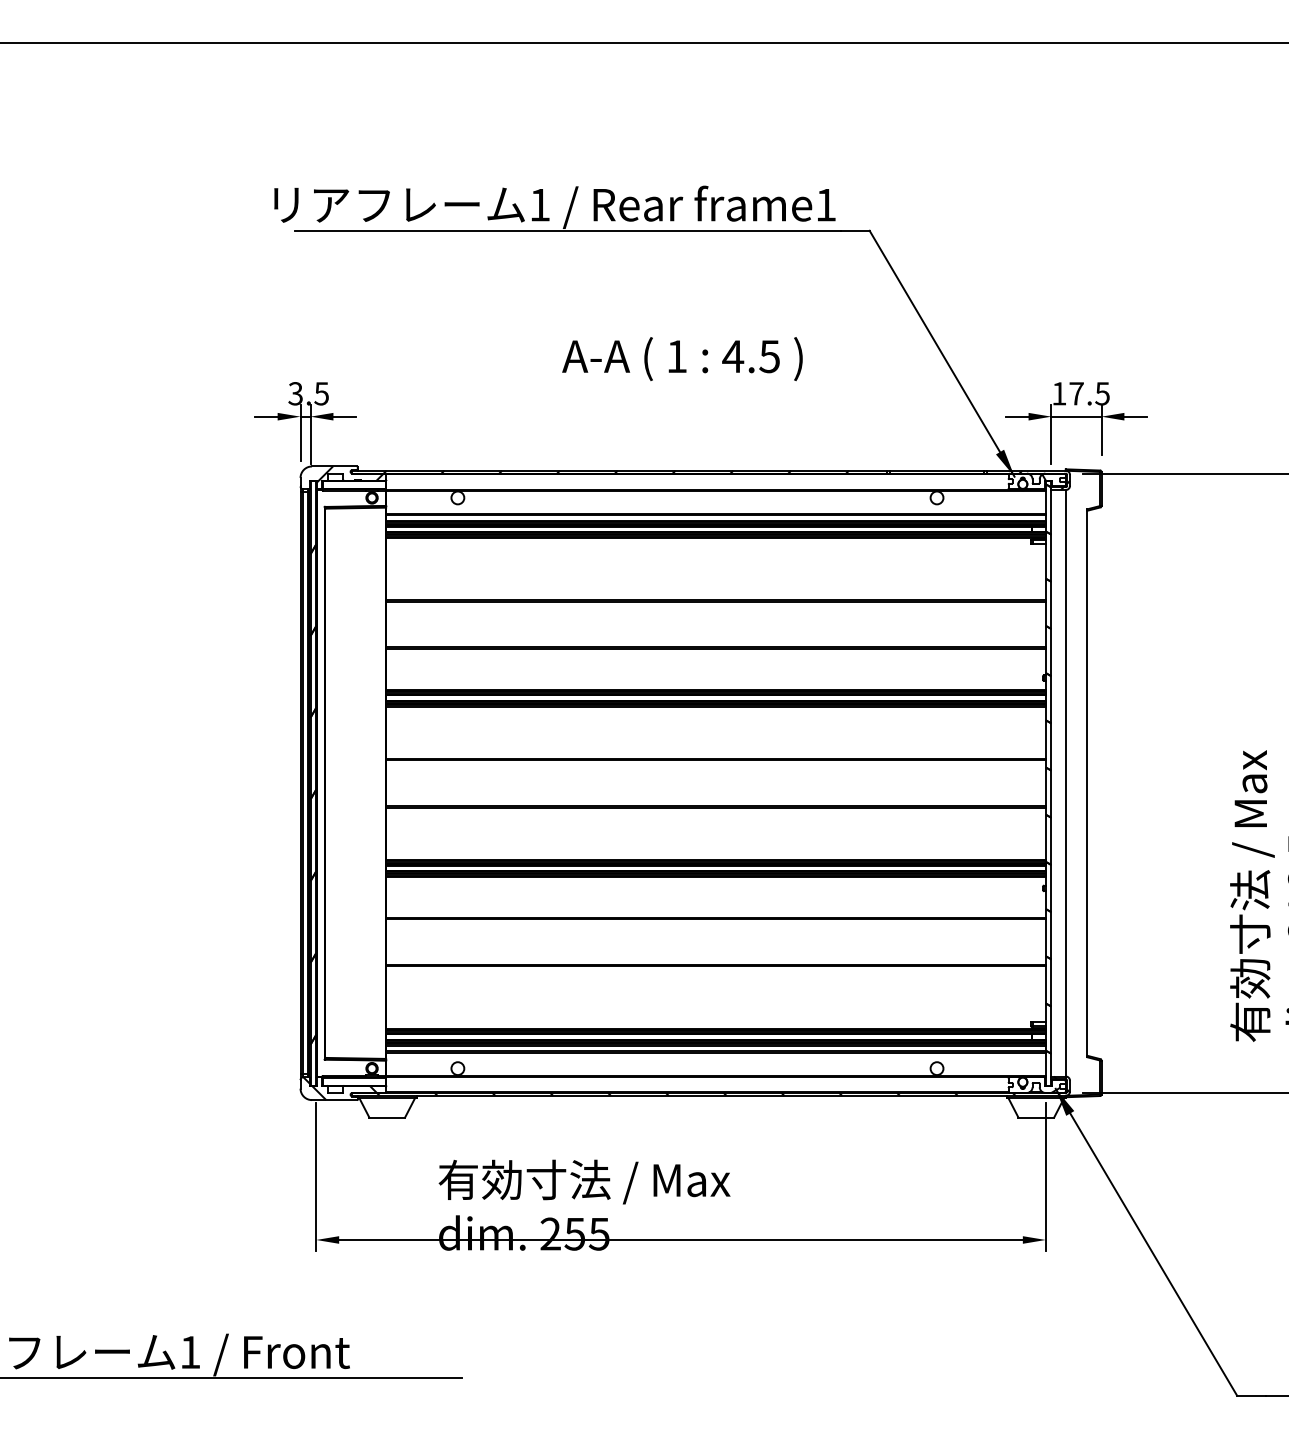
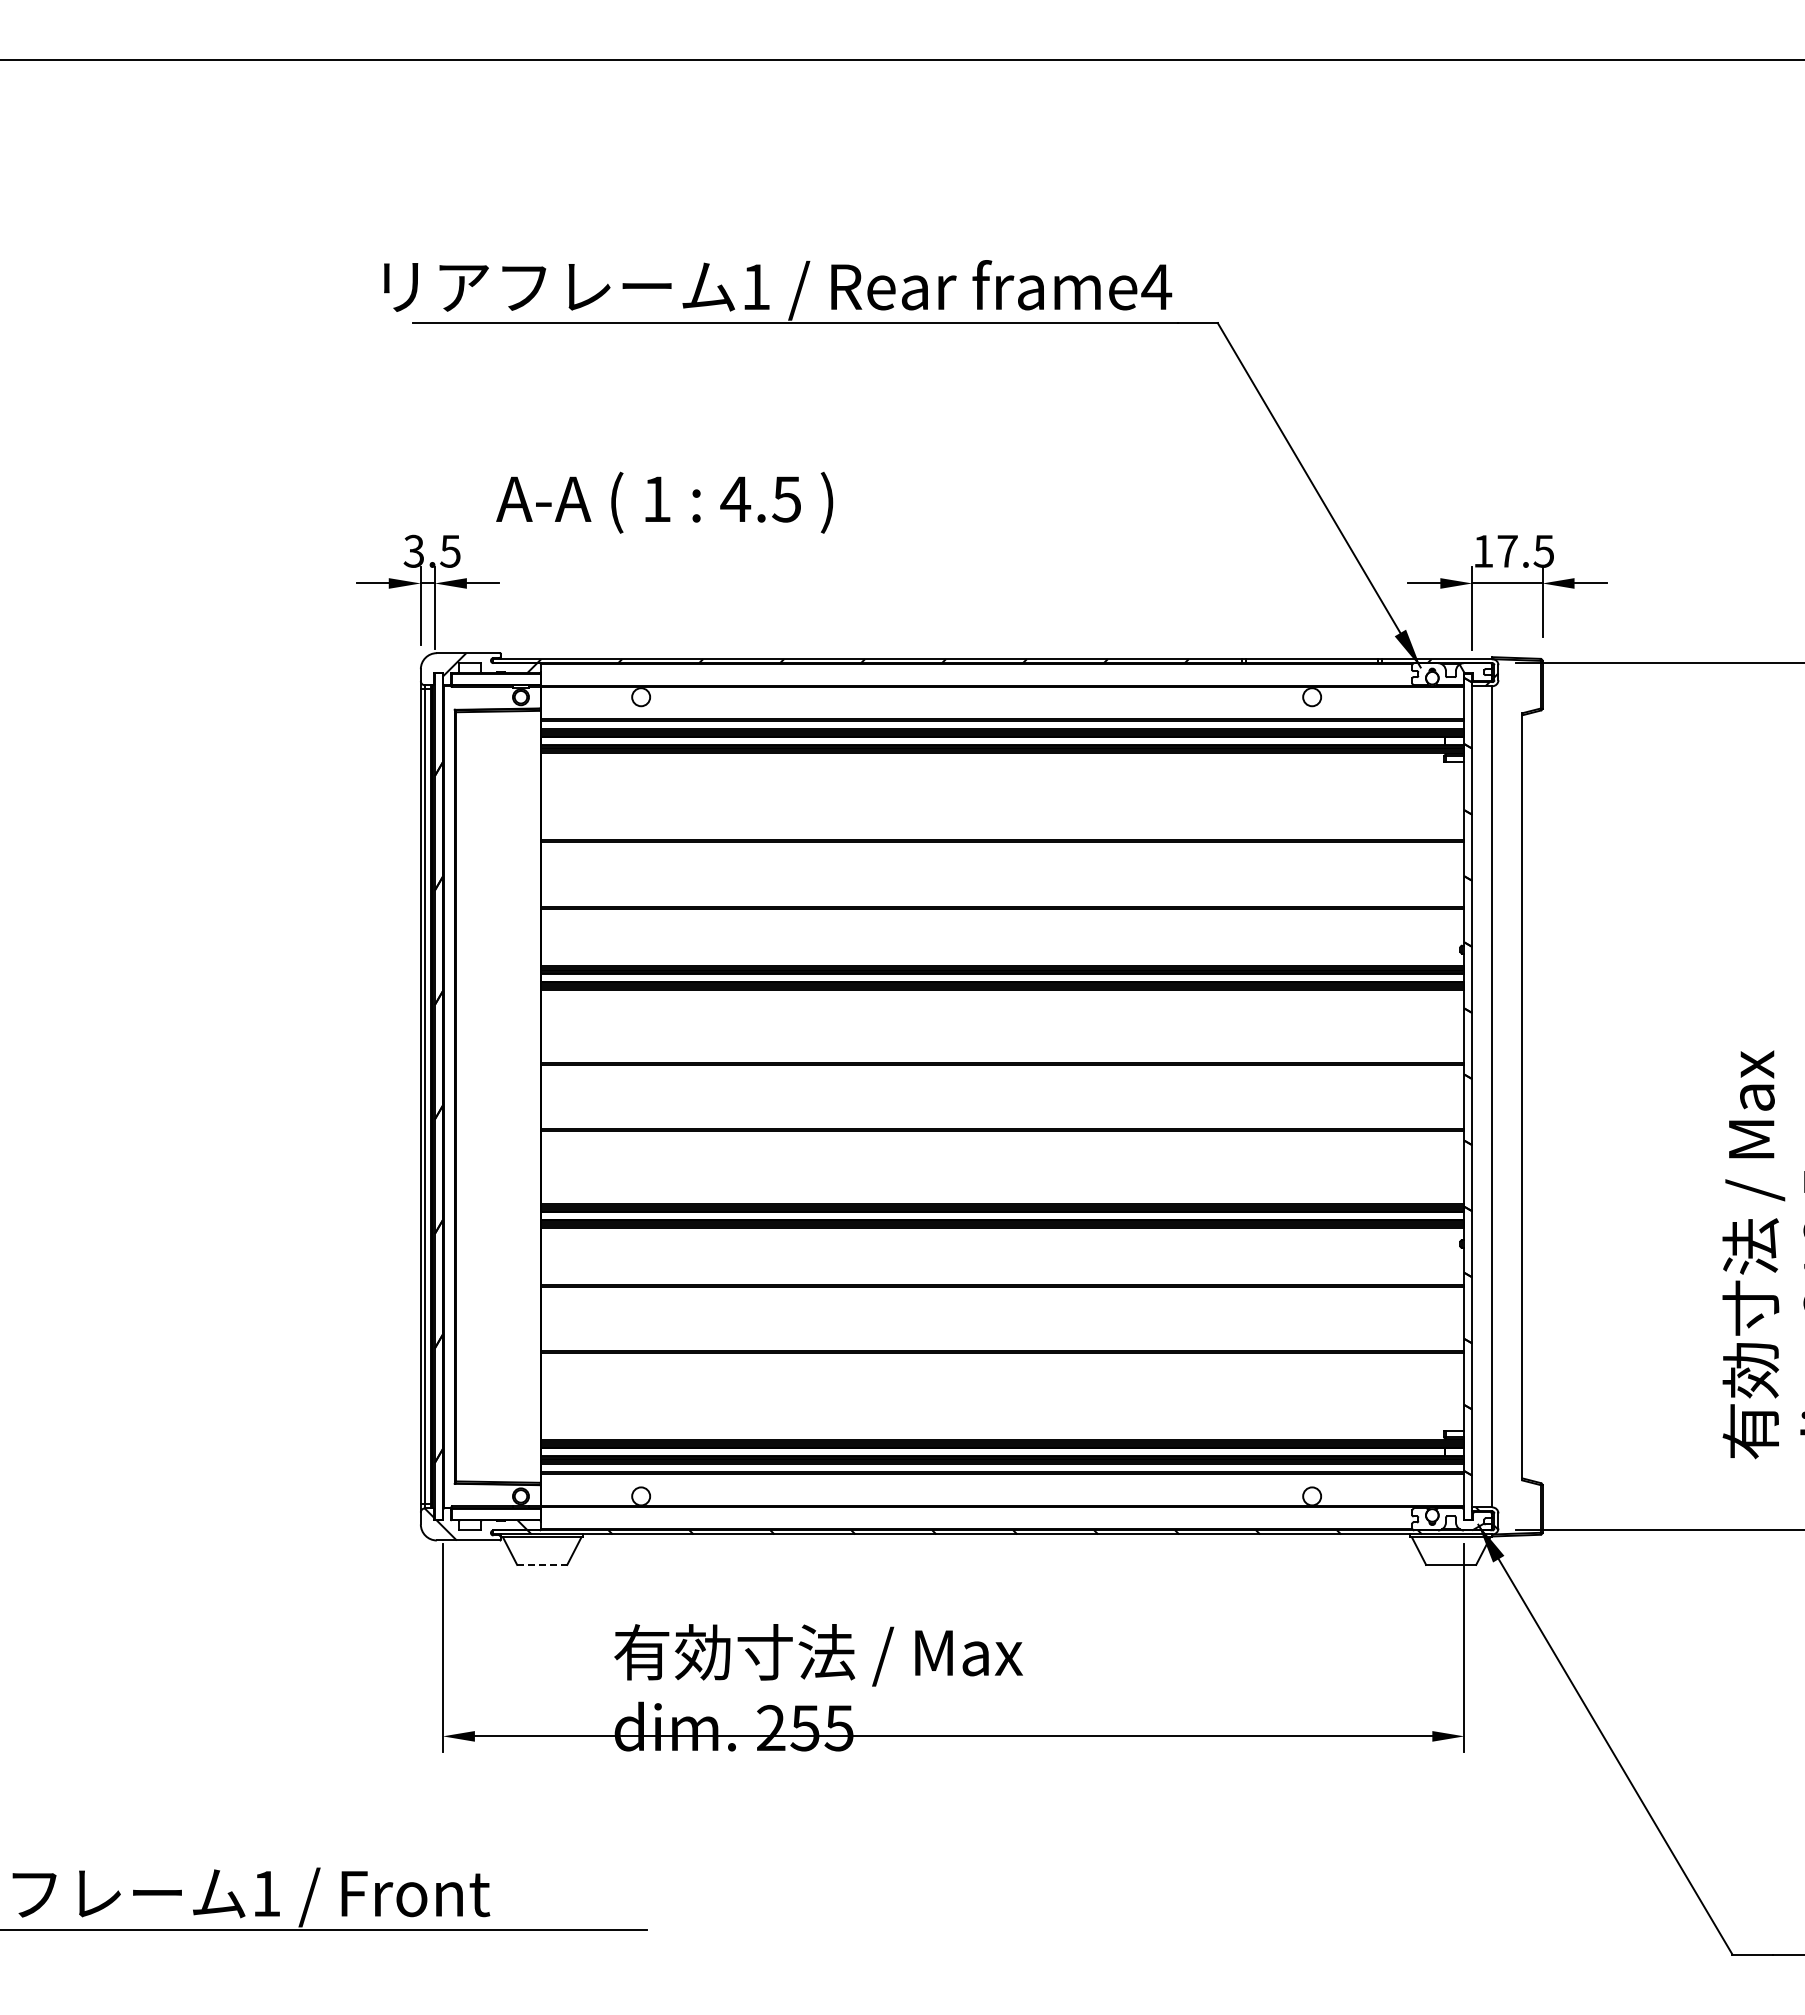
text: (825, 204) -> (1156, 286), frame1 -> frame4
text: (682, 358) -> (664, 502), moved
line: (387, 1117) -> (542, 1564), solid -> dashed

